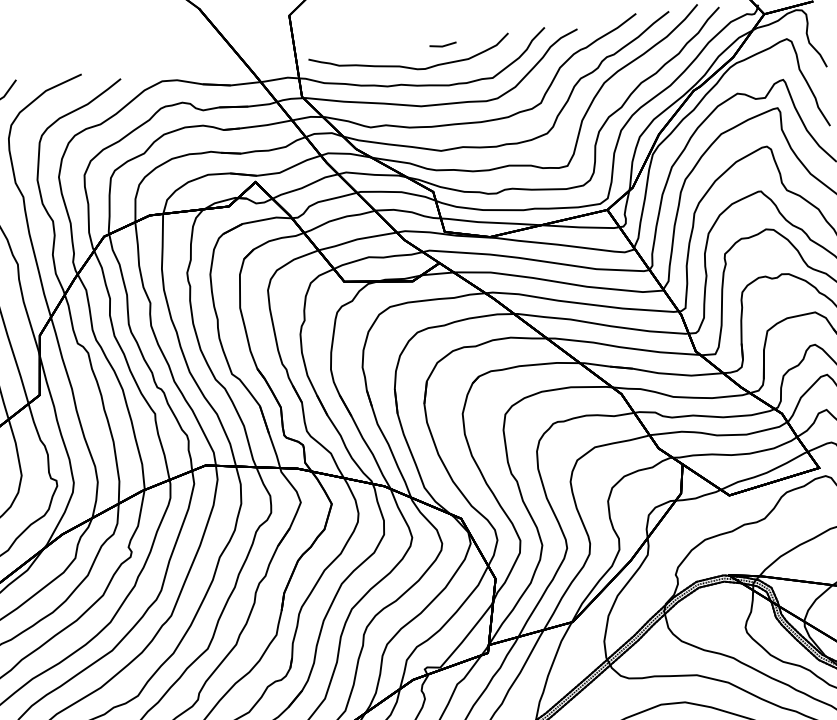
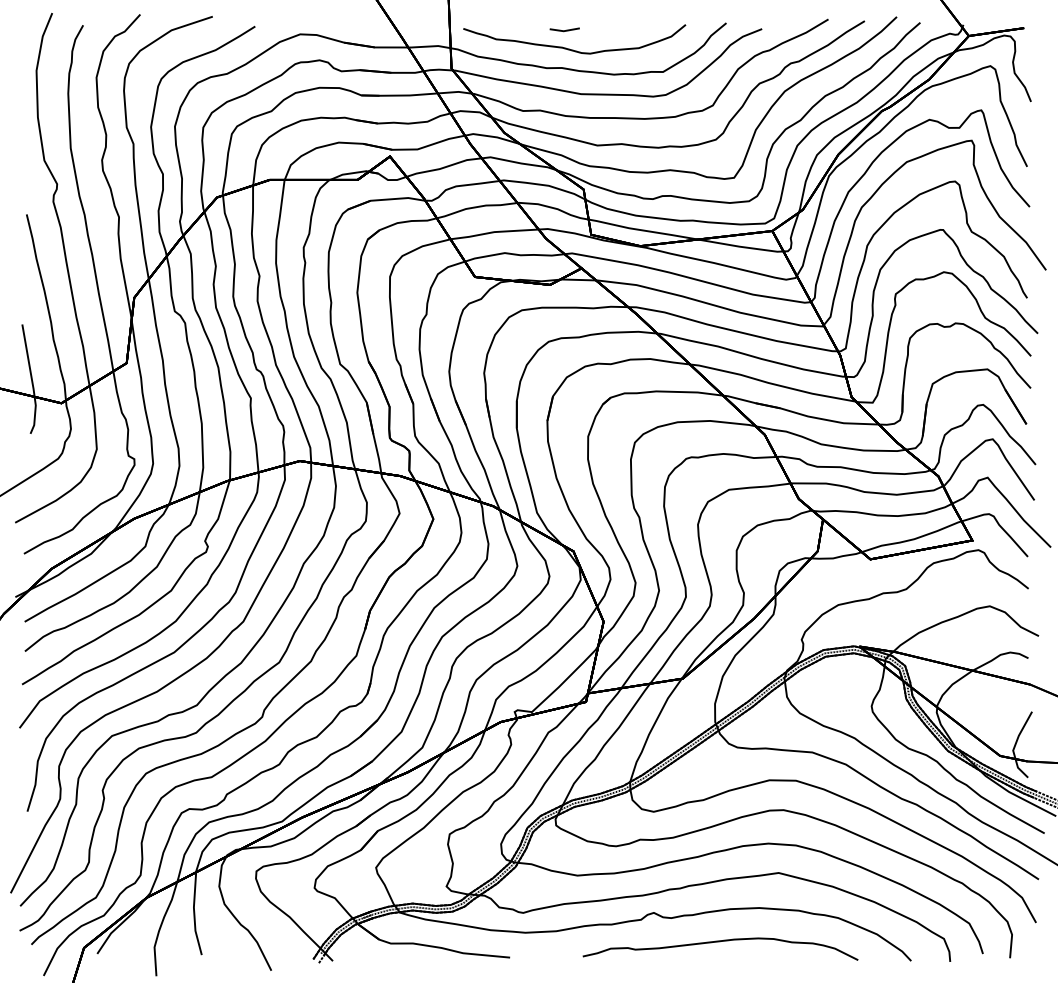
part: (442, 44) -> (564, 29), moved

